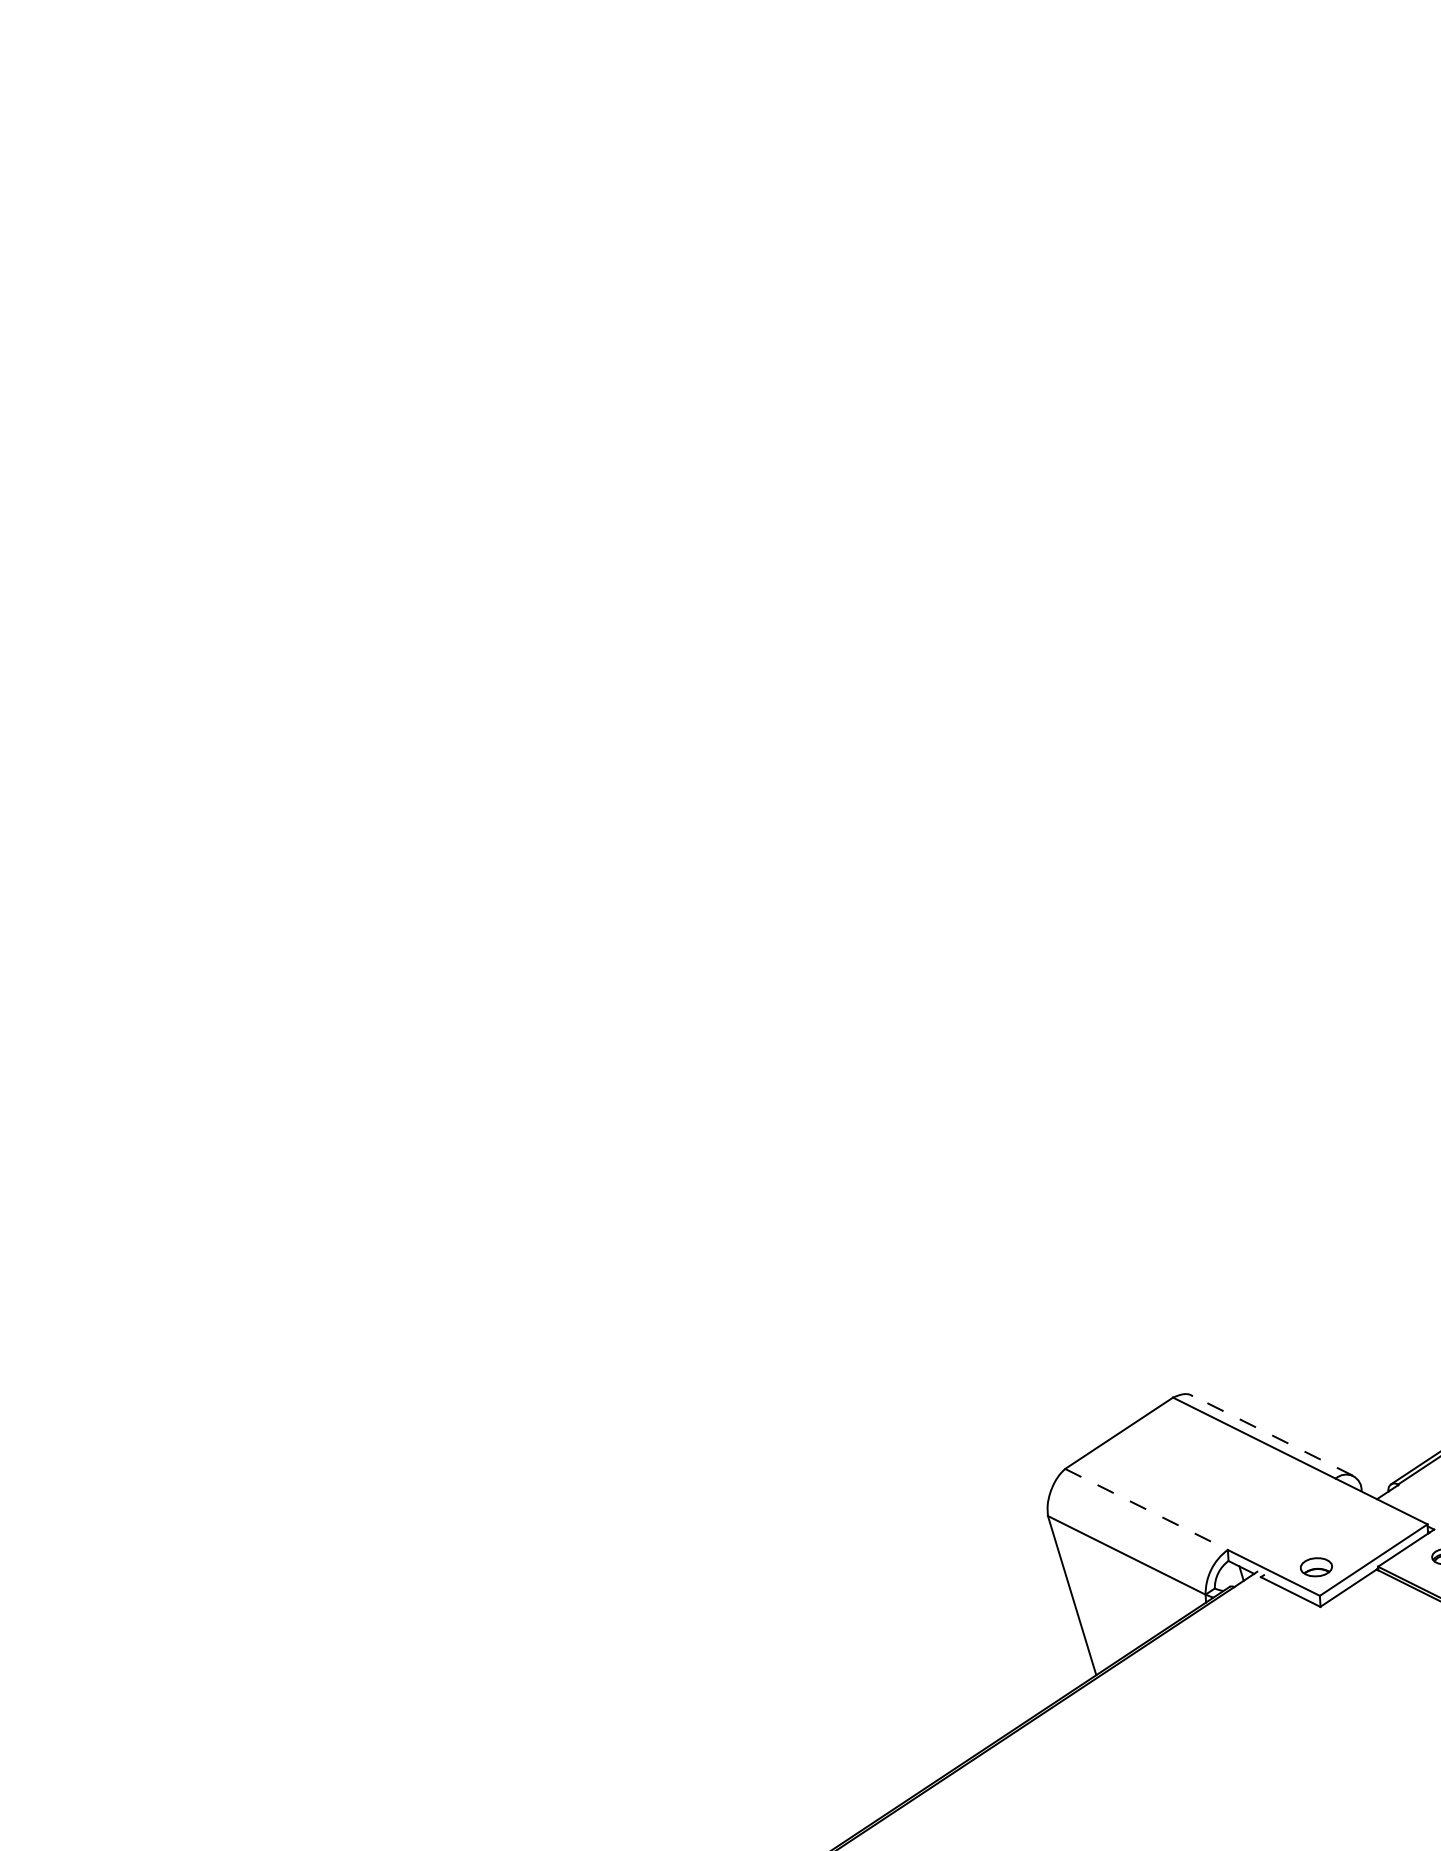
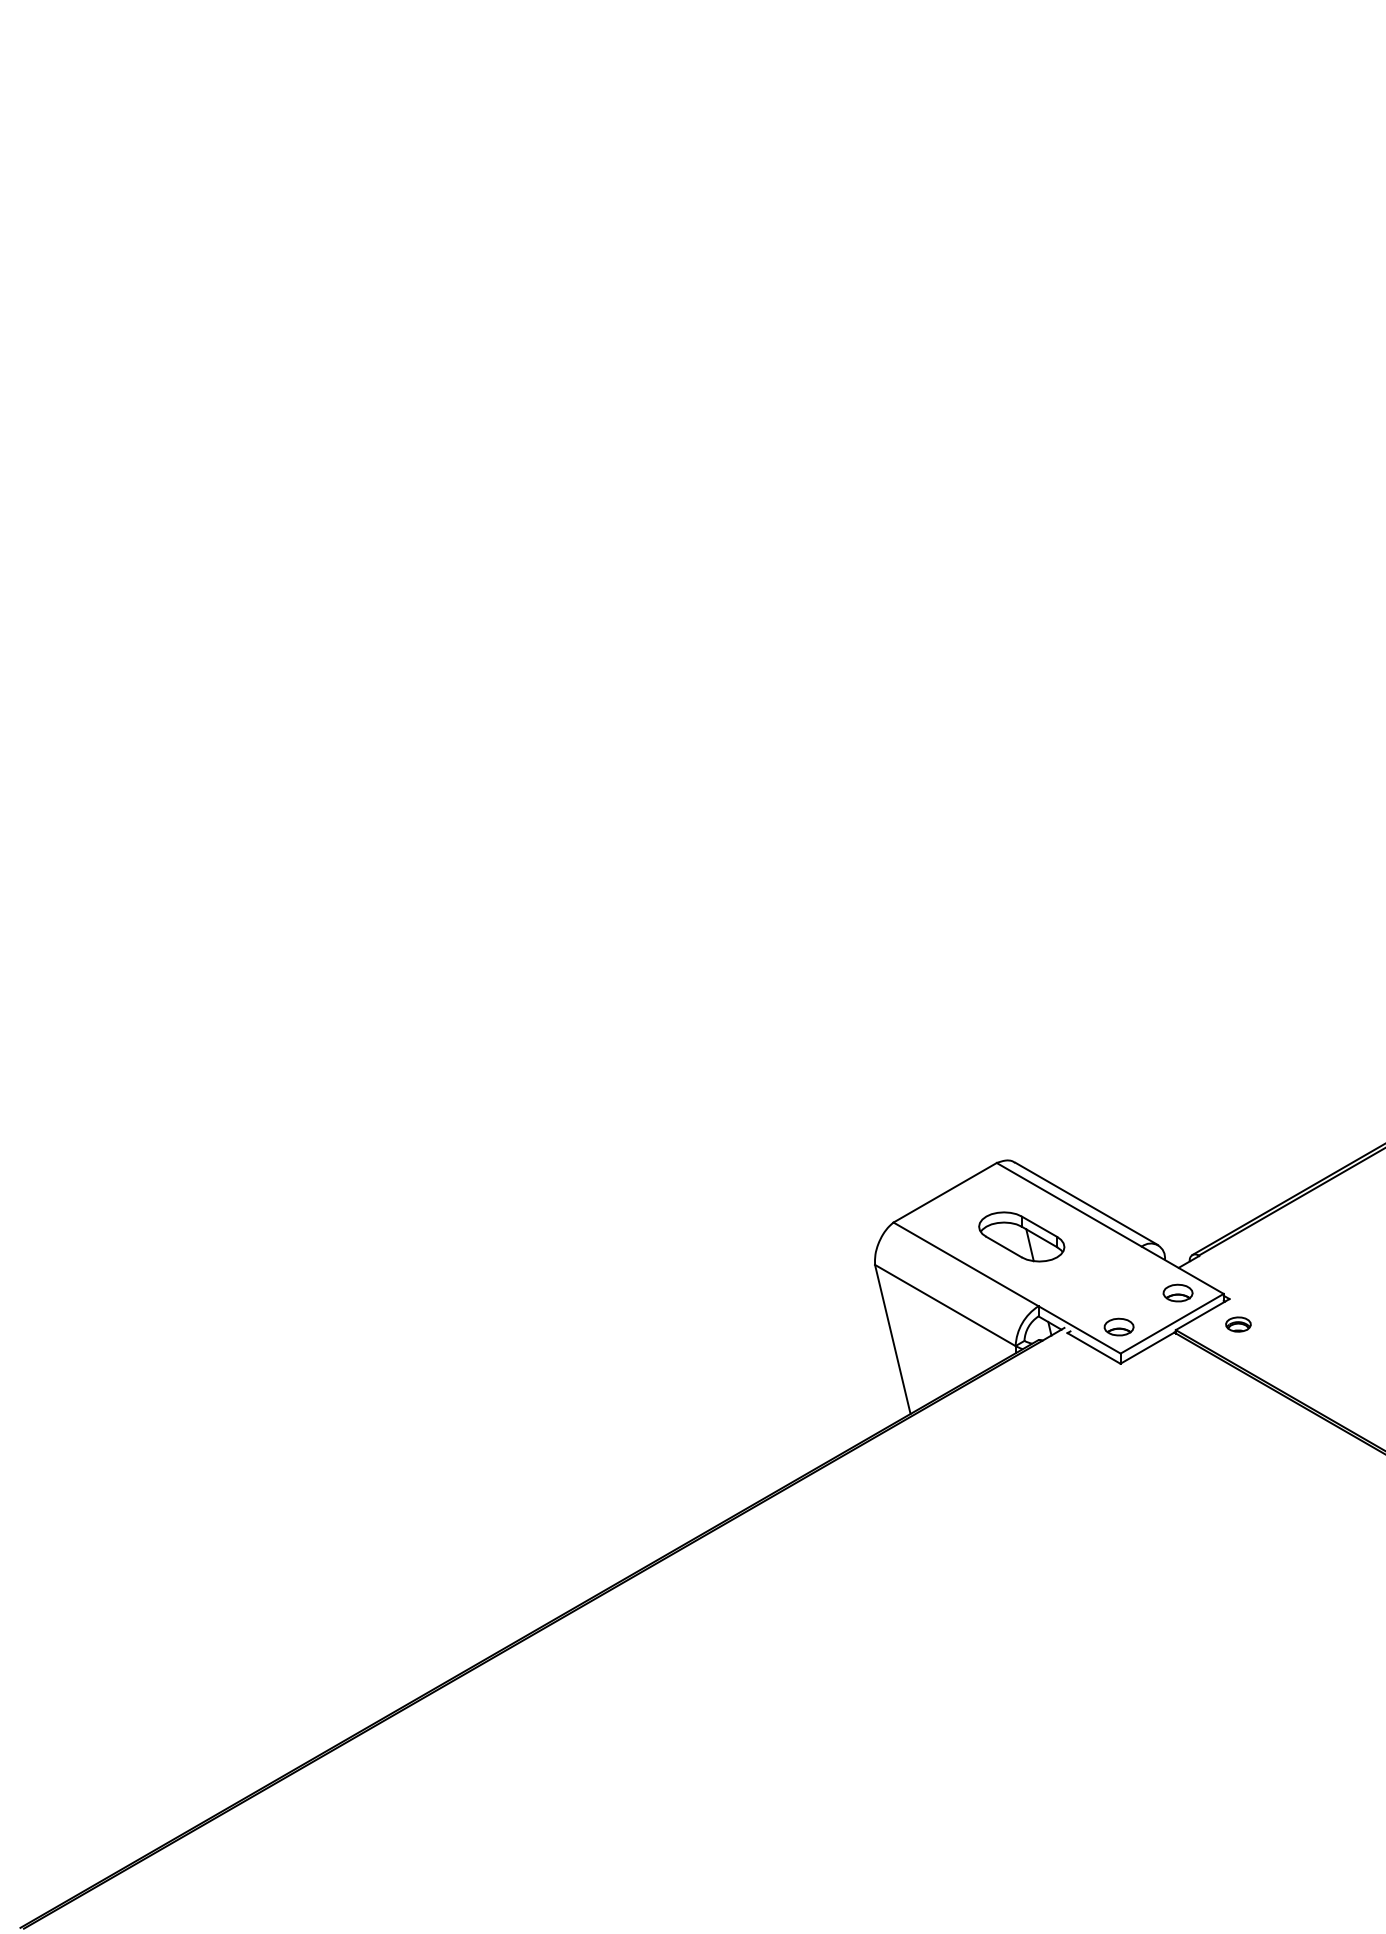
line: (1272, 1435) -> (1086, 1203), dashed -> solid
part: (1204, 1475) -> (1021, 1236), added
line: (1146, 1509) -> (966, 1264), dashed -> solid
part: (1377, 1525) -> (1177, 1292), added

